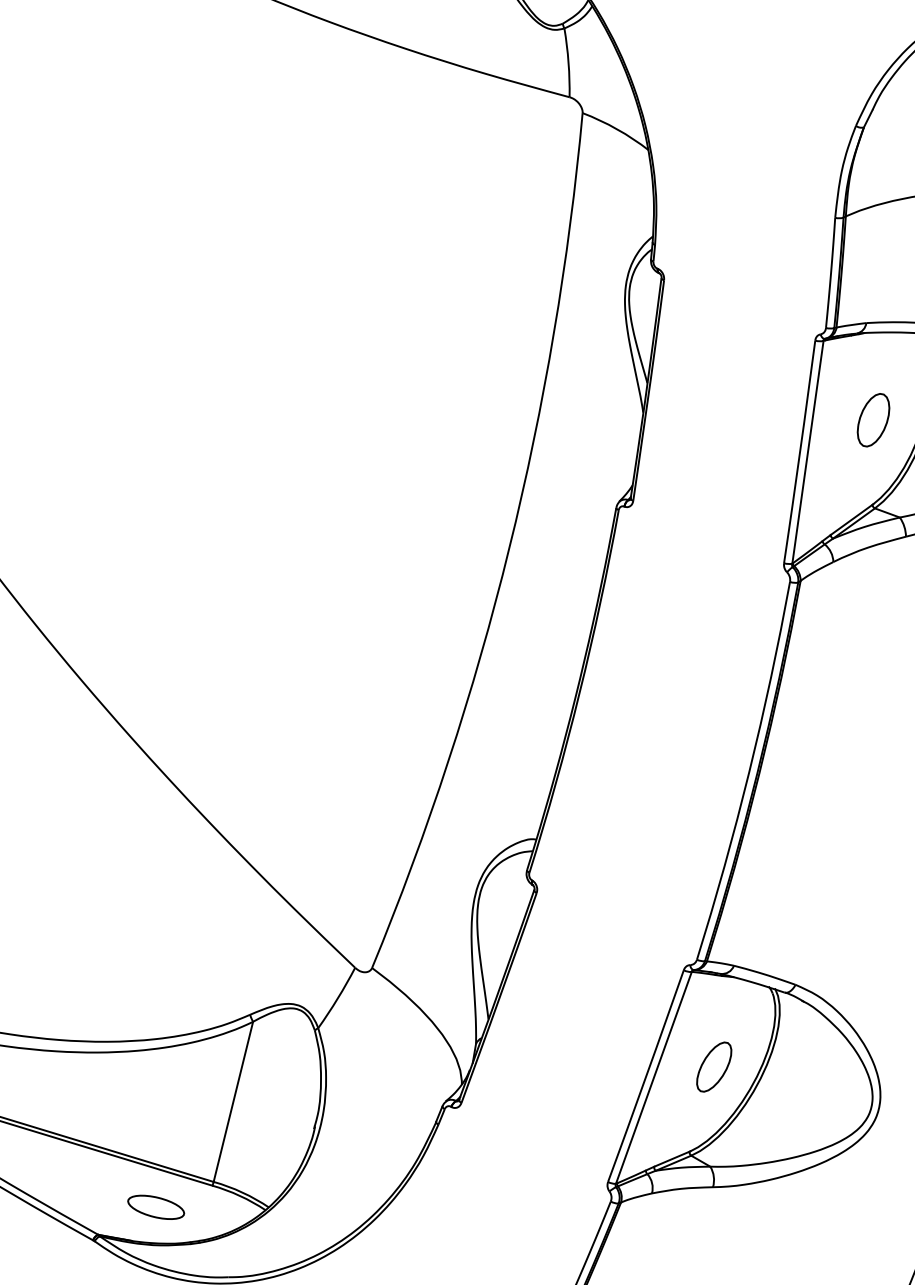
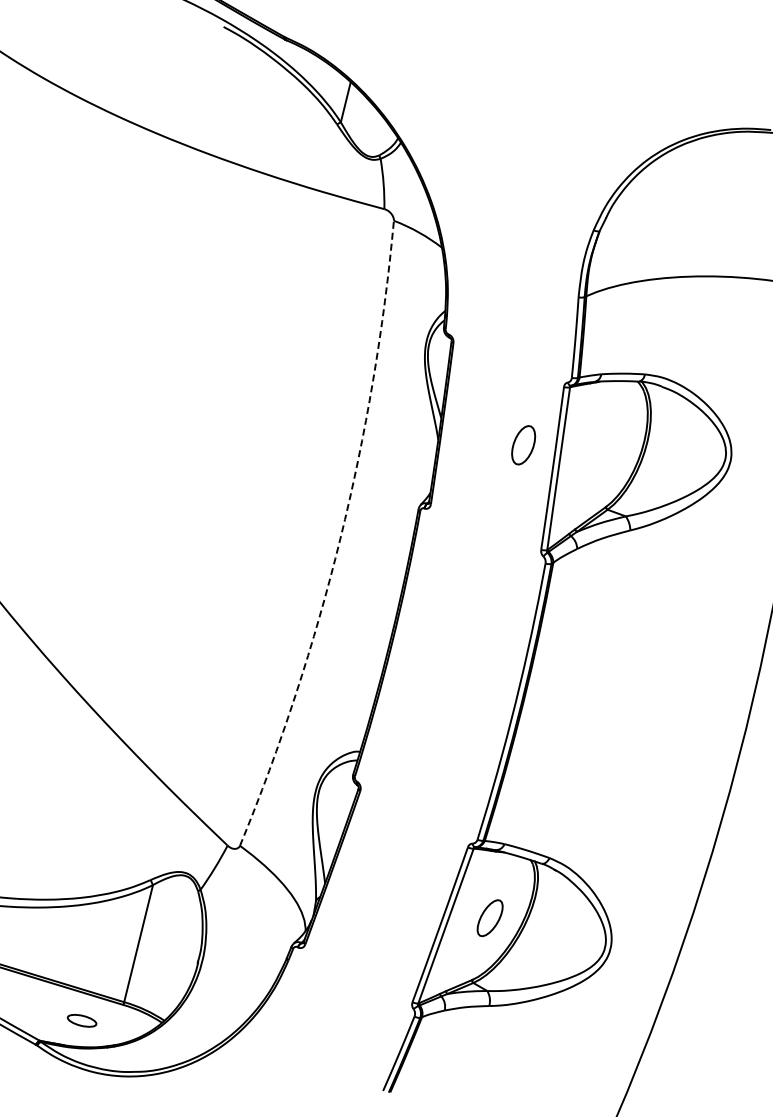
part: (873, 420) -> (523, 445), moved
arc: (509, 549) -> (340, 539), solid -> dashed
part: (155, 1207) -> (81, 1020), size x0.7

